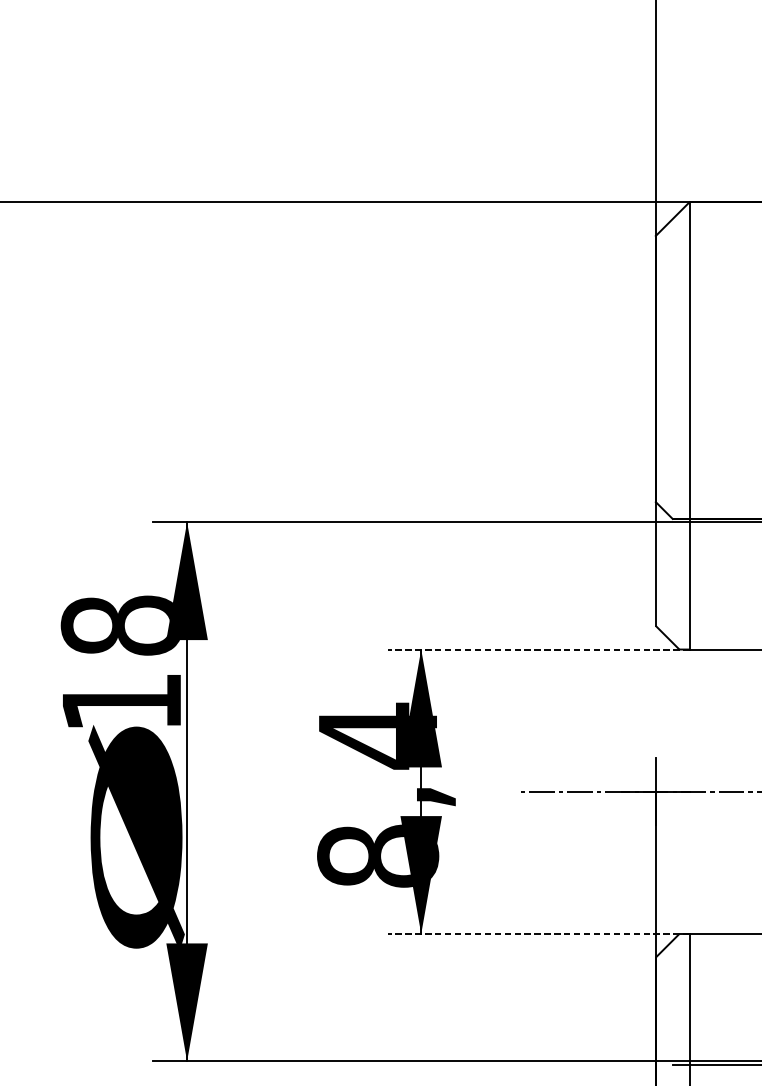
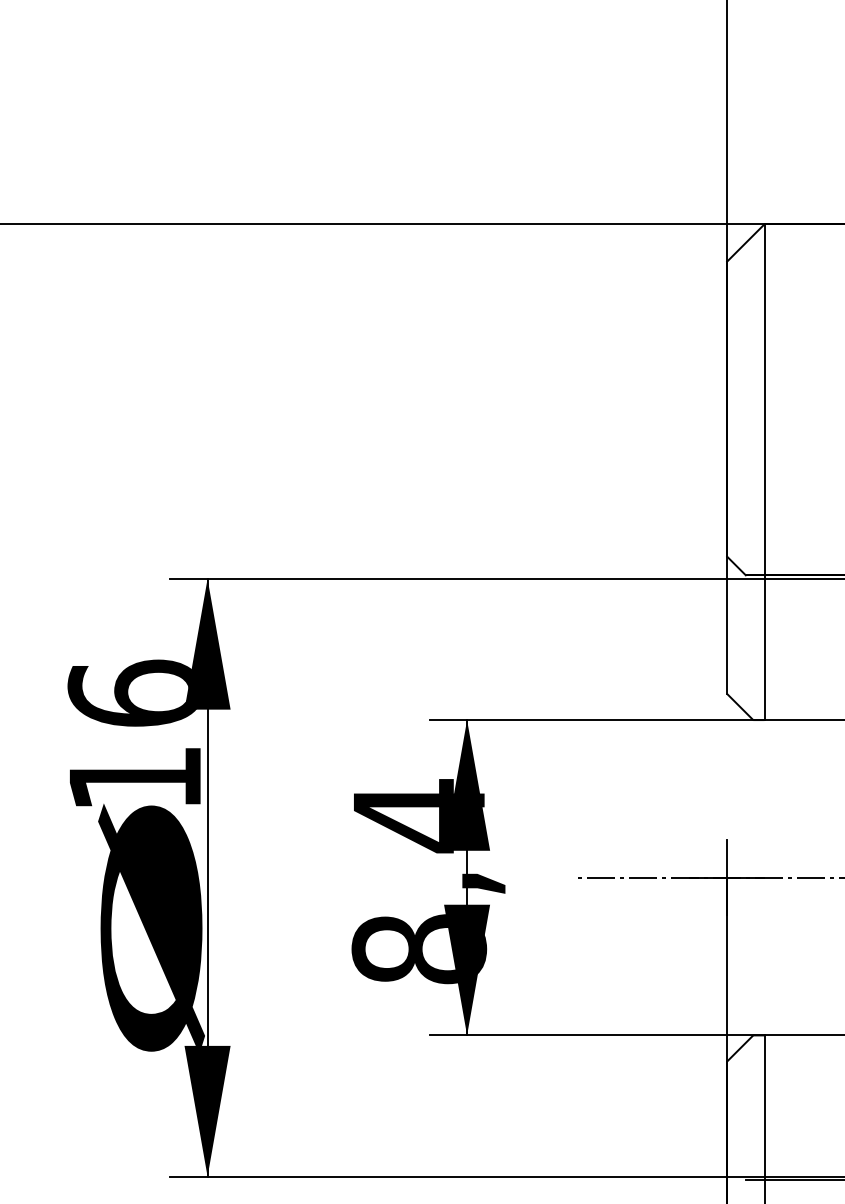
text: (120, 624) -> (133, 692), 18 -> 16
line: (537, 649) -> (596, 720), dashed -> solid
line: (537, 934) -> (596, 1035), dashed -> solid

